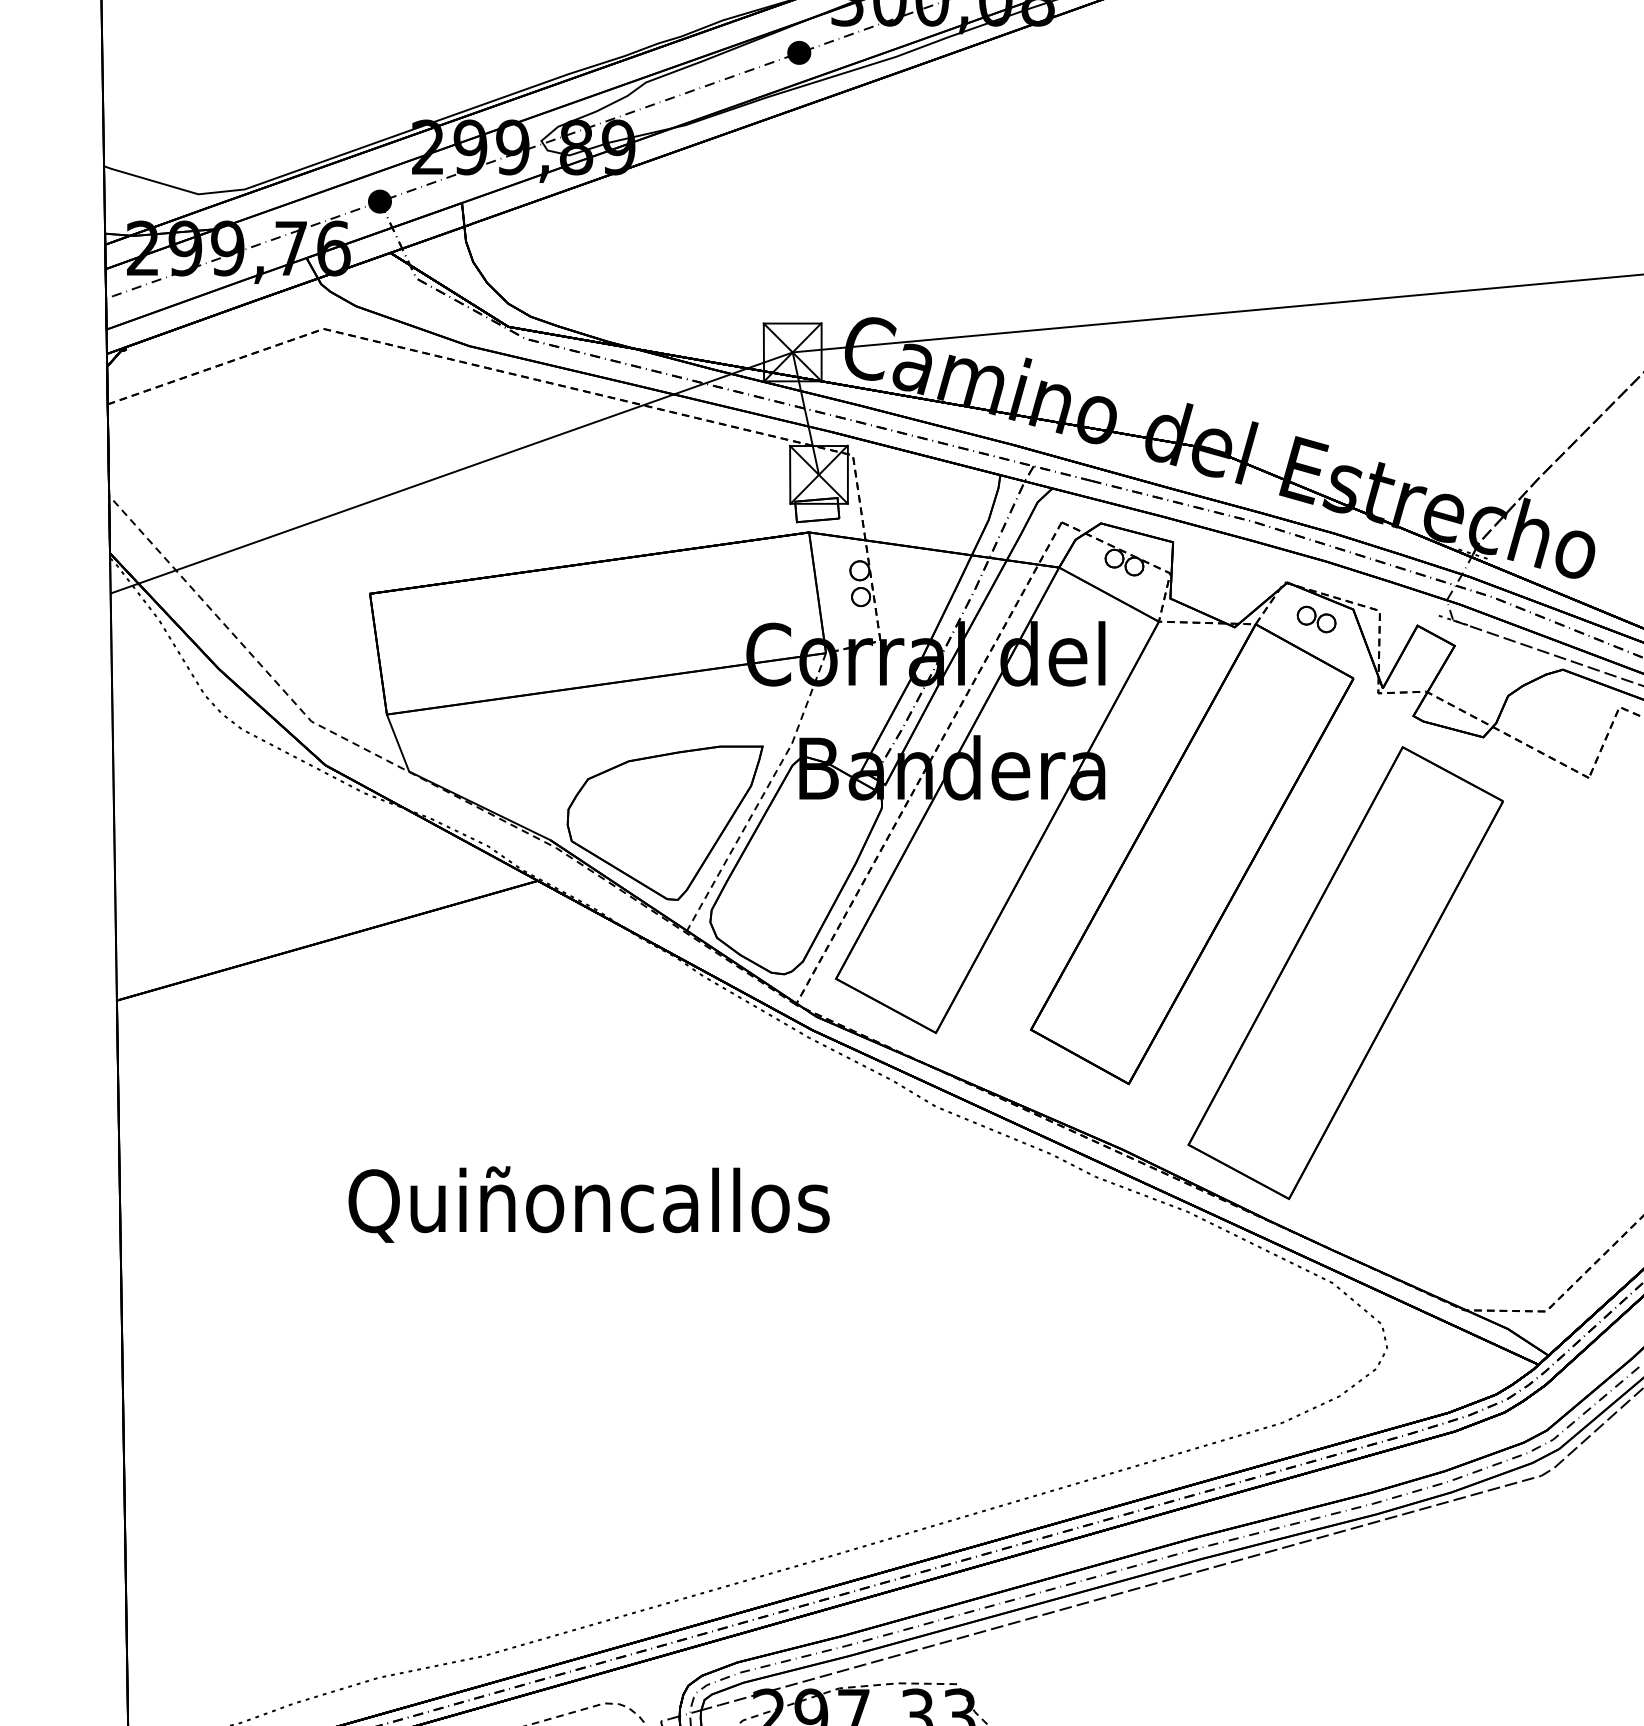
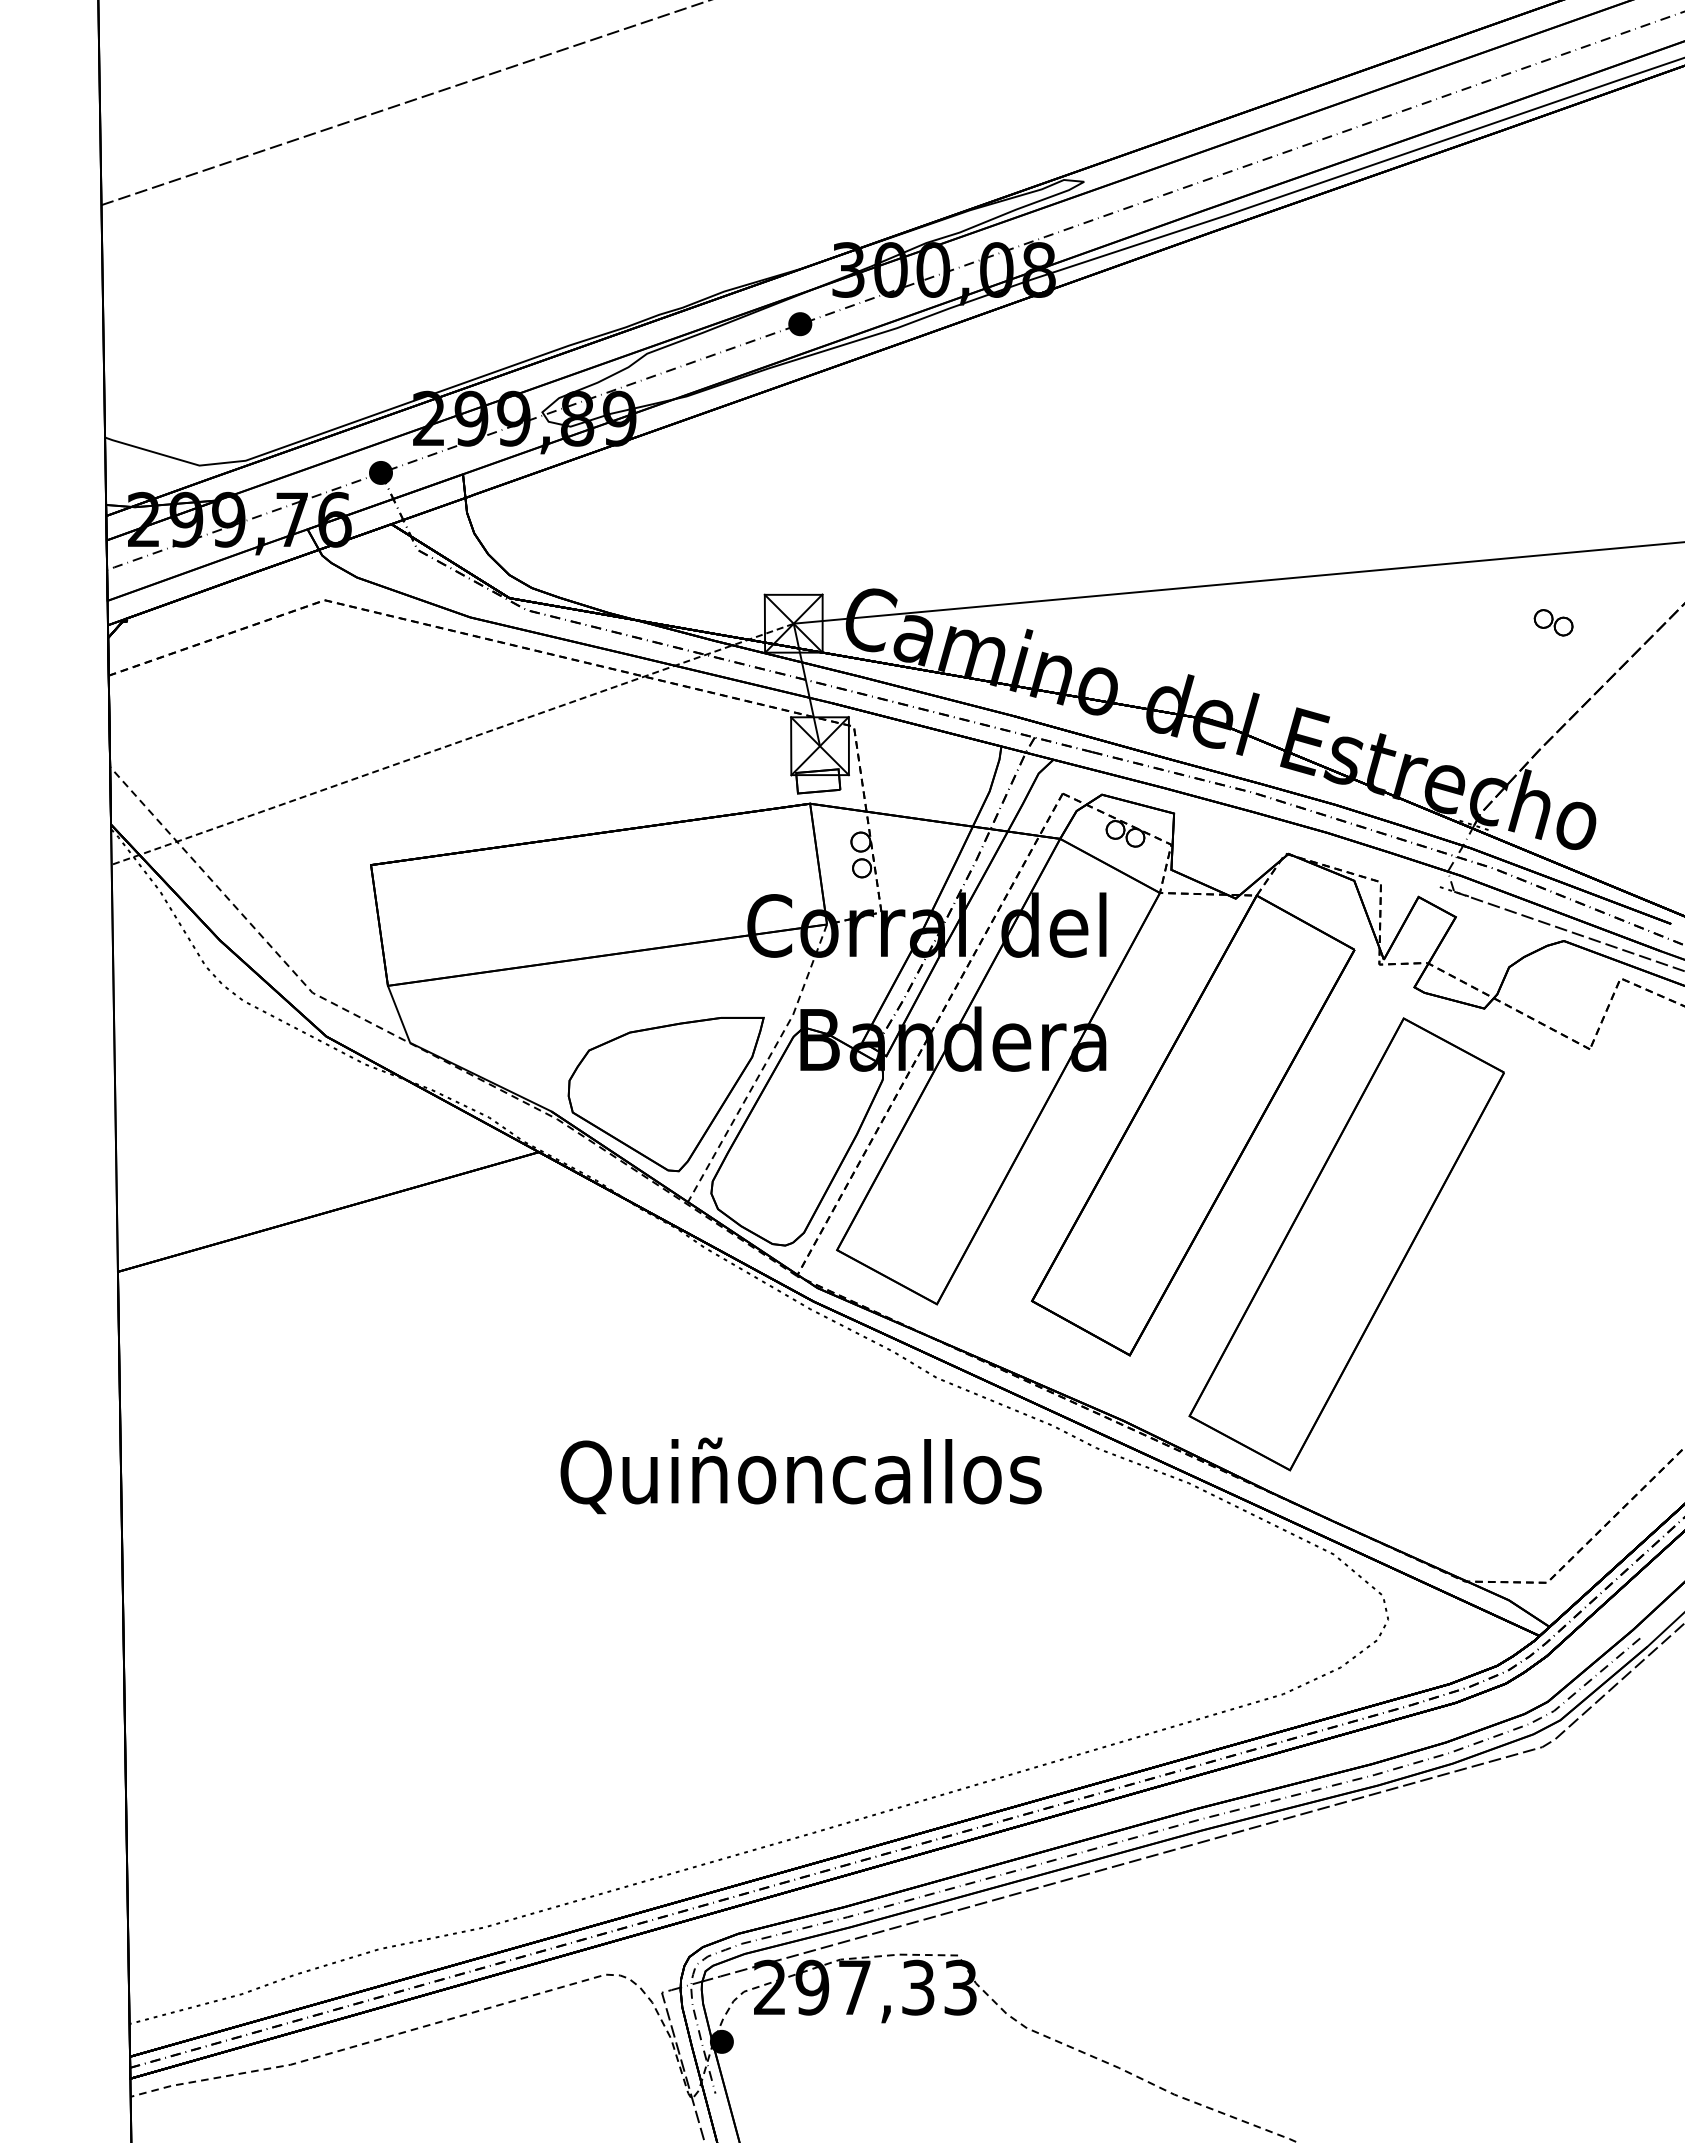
line: (451, 473) -> (452, 744), solid -> dashed
part: (1316, 619) -> (1553, 622), moved
text: (588, 1204) -> (800, 1475), moved

